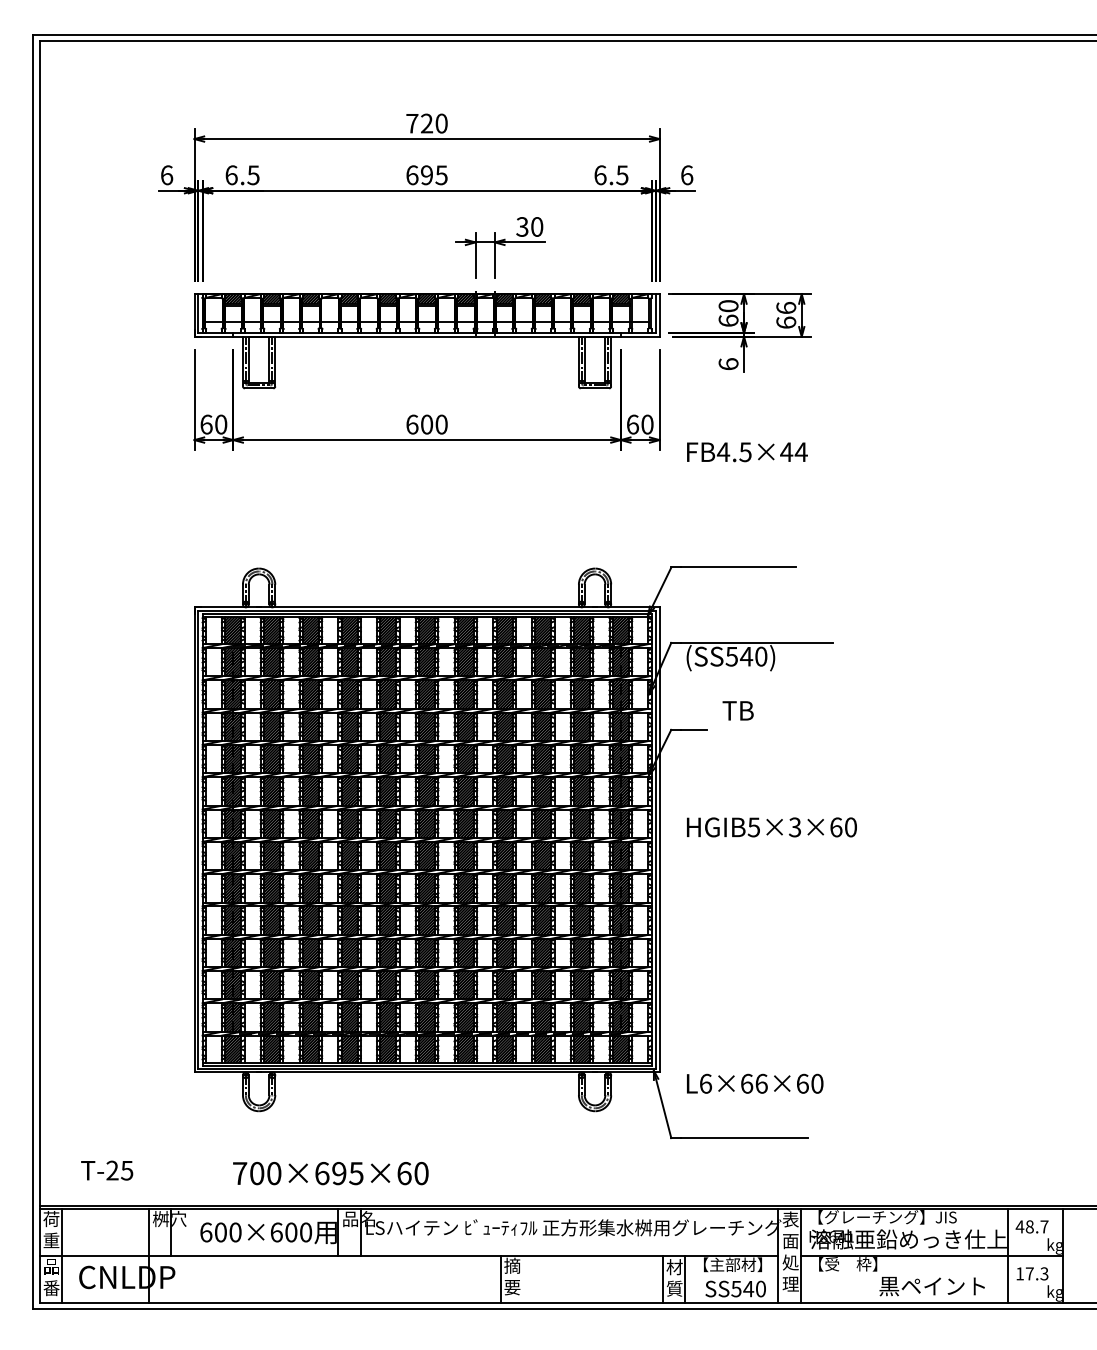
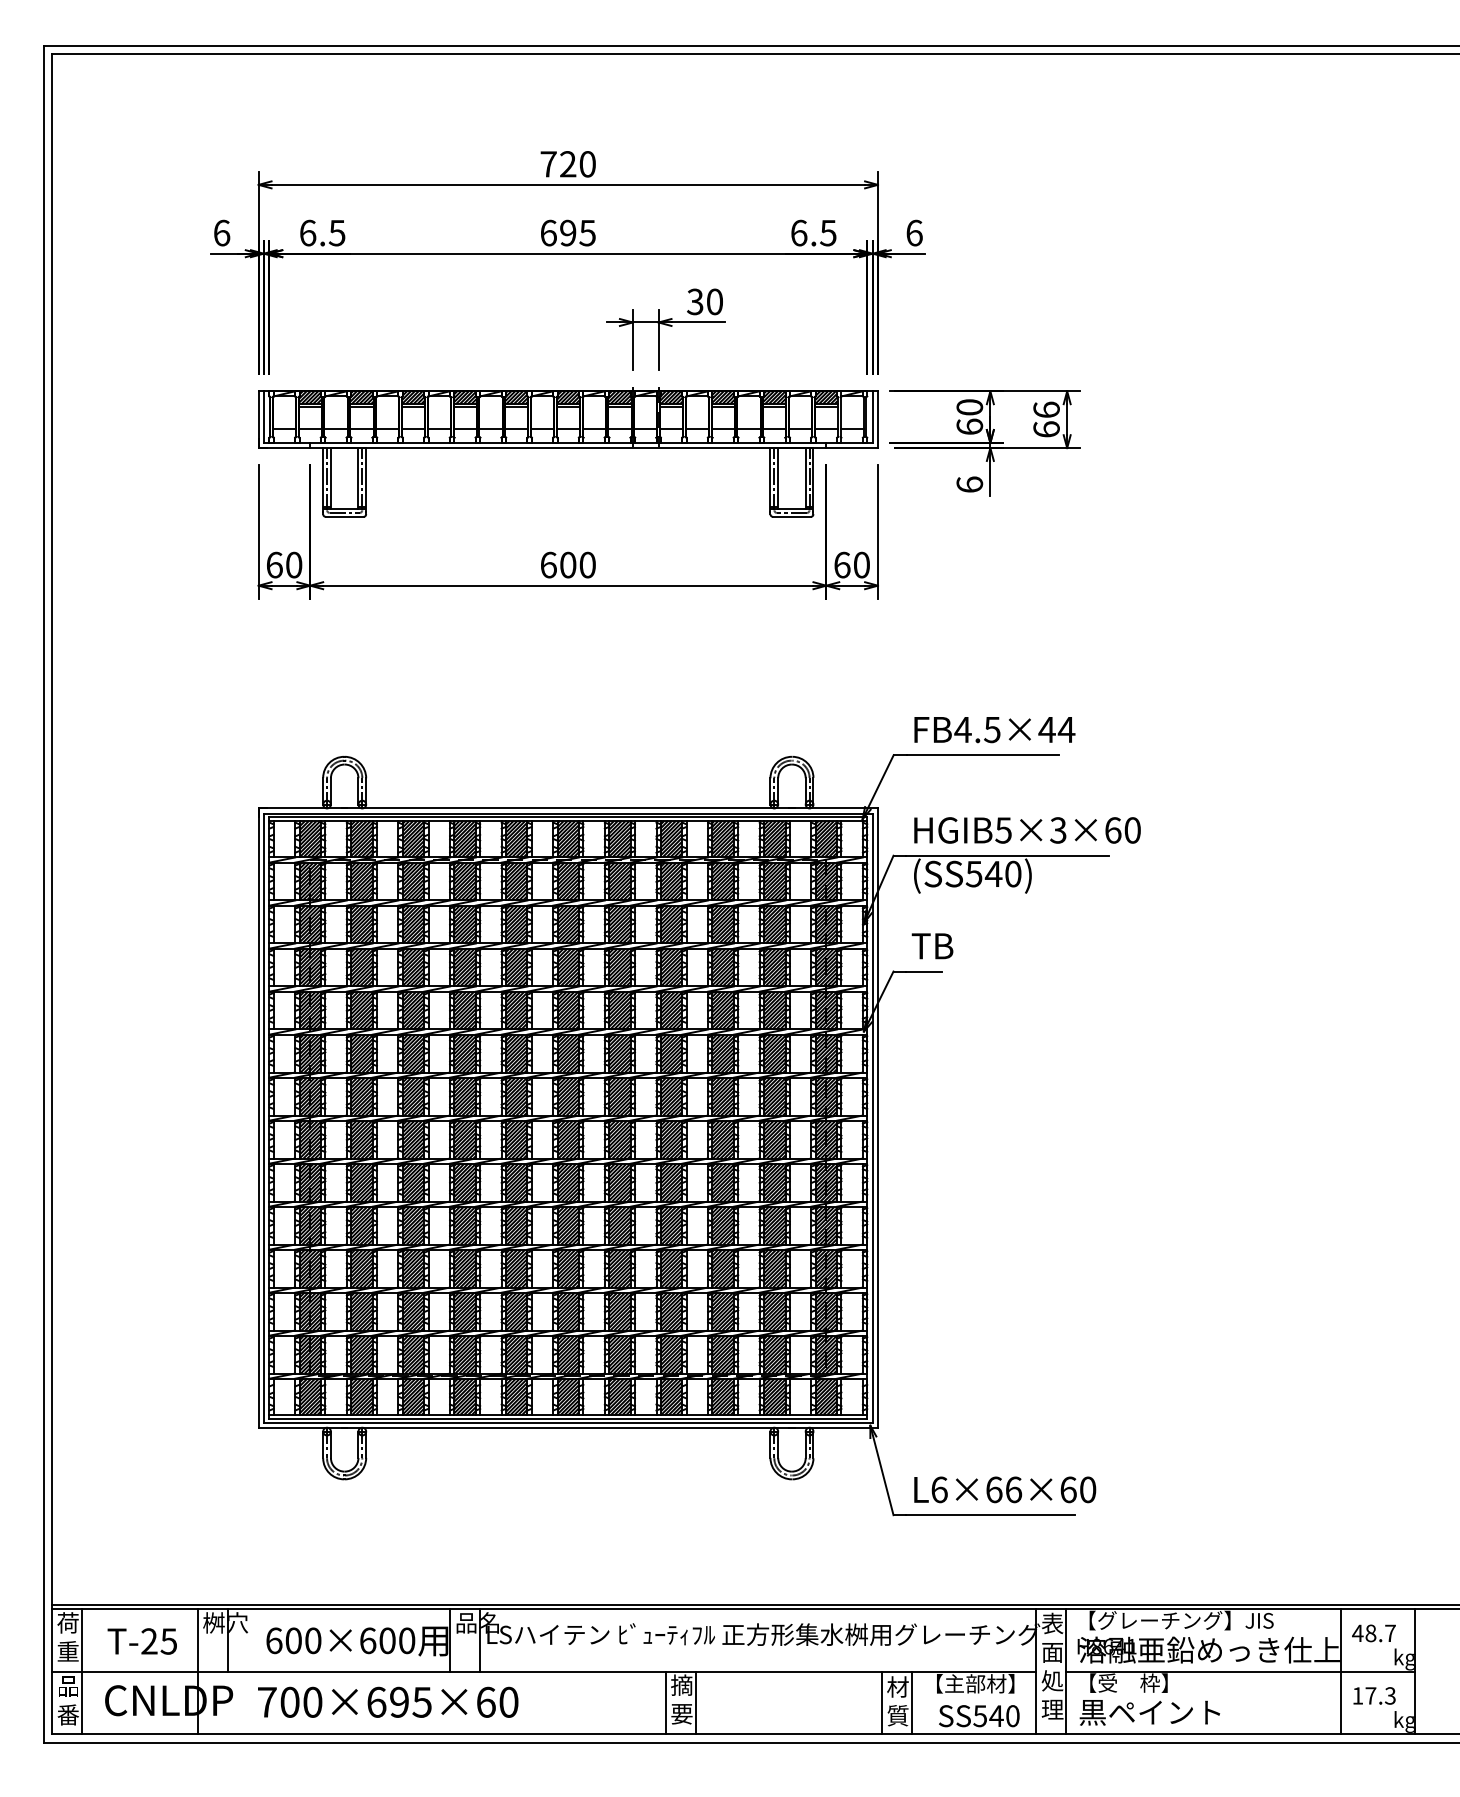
text: (747, 452) -> (994, 730), moved
text: (738, 711) -> (932, 946), moved
text: (771, 827) -> (1027, 830), moved
text: (755, 1083) -> (1005, 1489), moved
text: (106, 1170) -> (141, 1641), moved
text: (331, 1172) -> (388, 1701), moved
line: (523, 1278) -> (696, 1702), added
text: (931, 1286) -> (1149, 1712), moved

